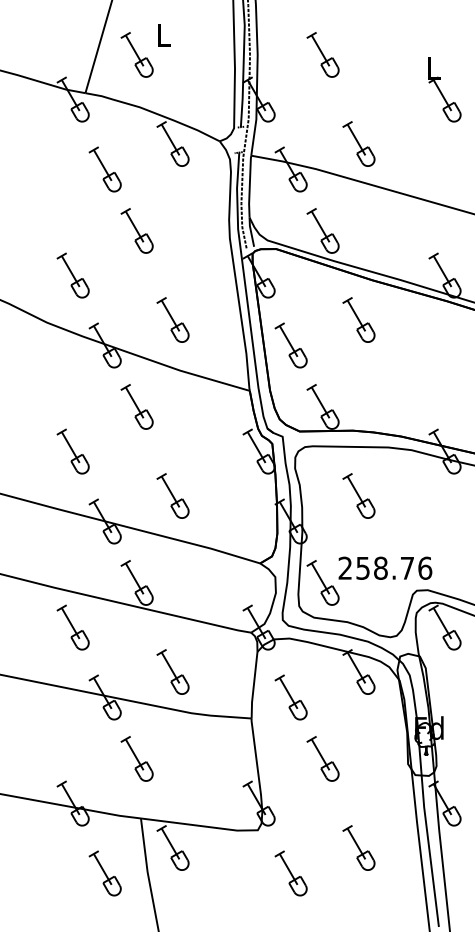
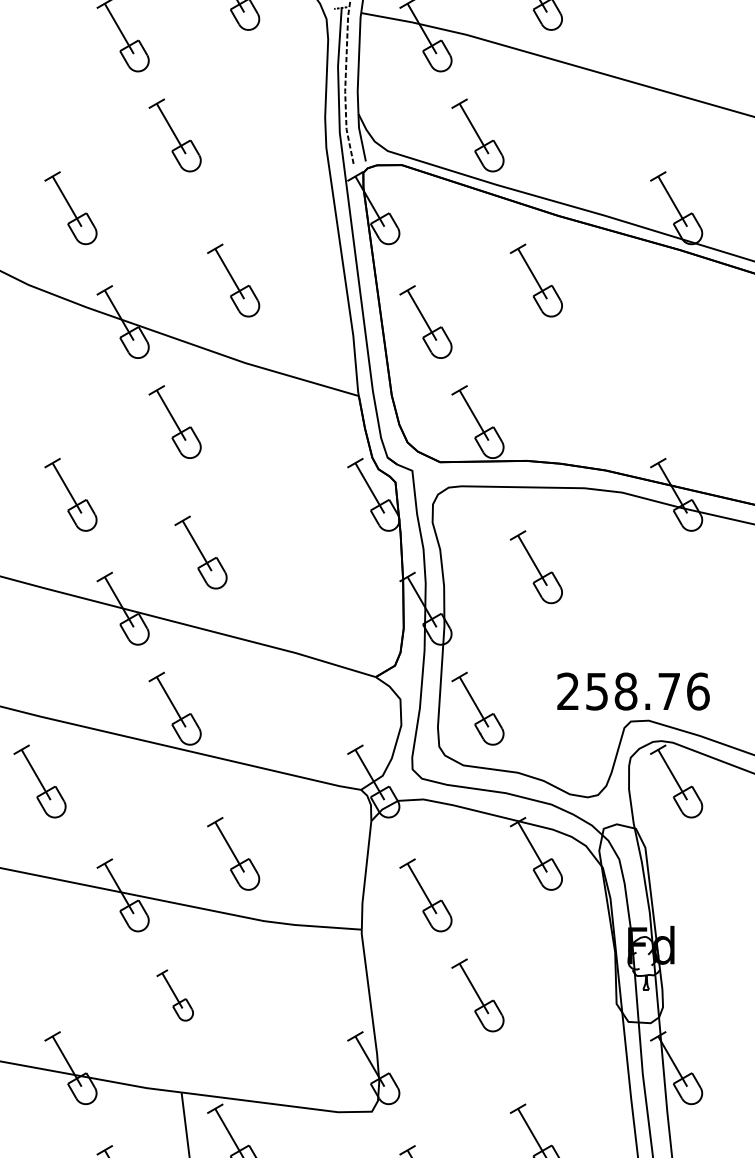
part: (172, 495) -> (200, 551), moved
text: (385, 567) -> (633, 690), moved
part: (72, 627) -> (39, 781), moved
part: (136, 758) -> (174, 994), size x0.7

